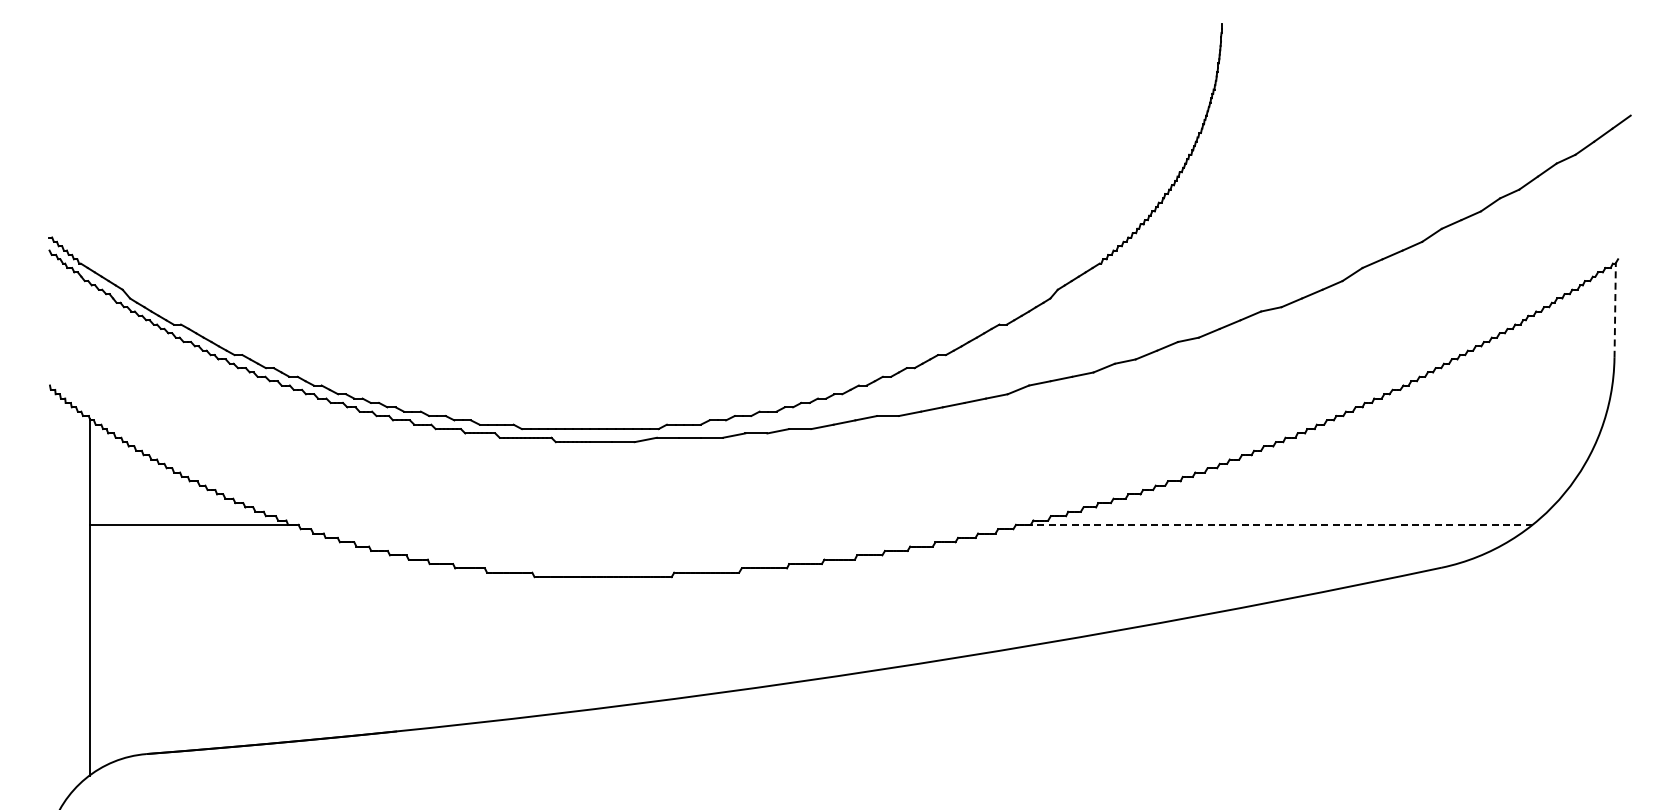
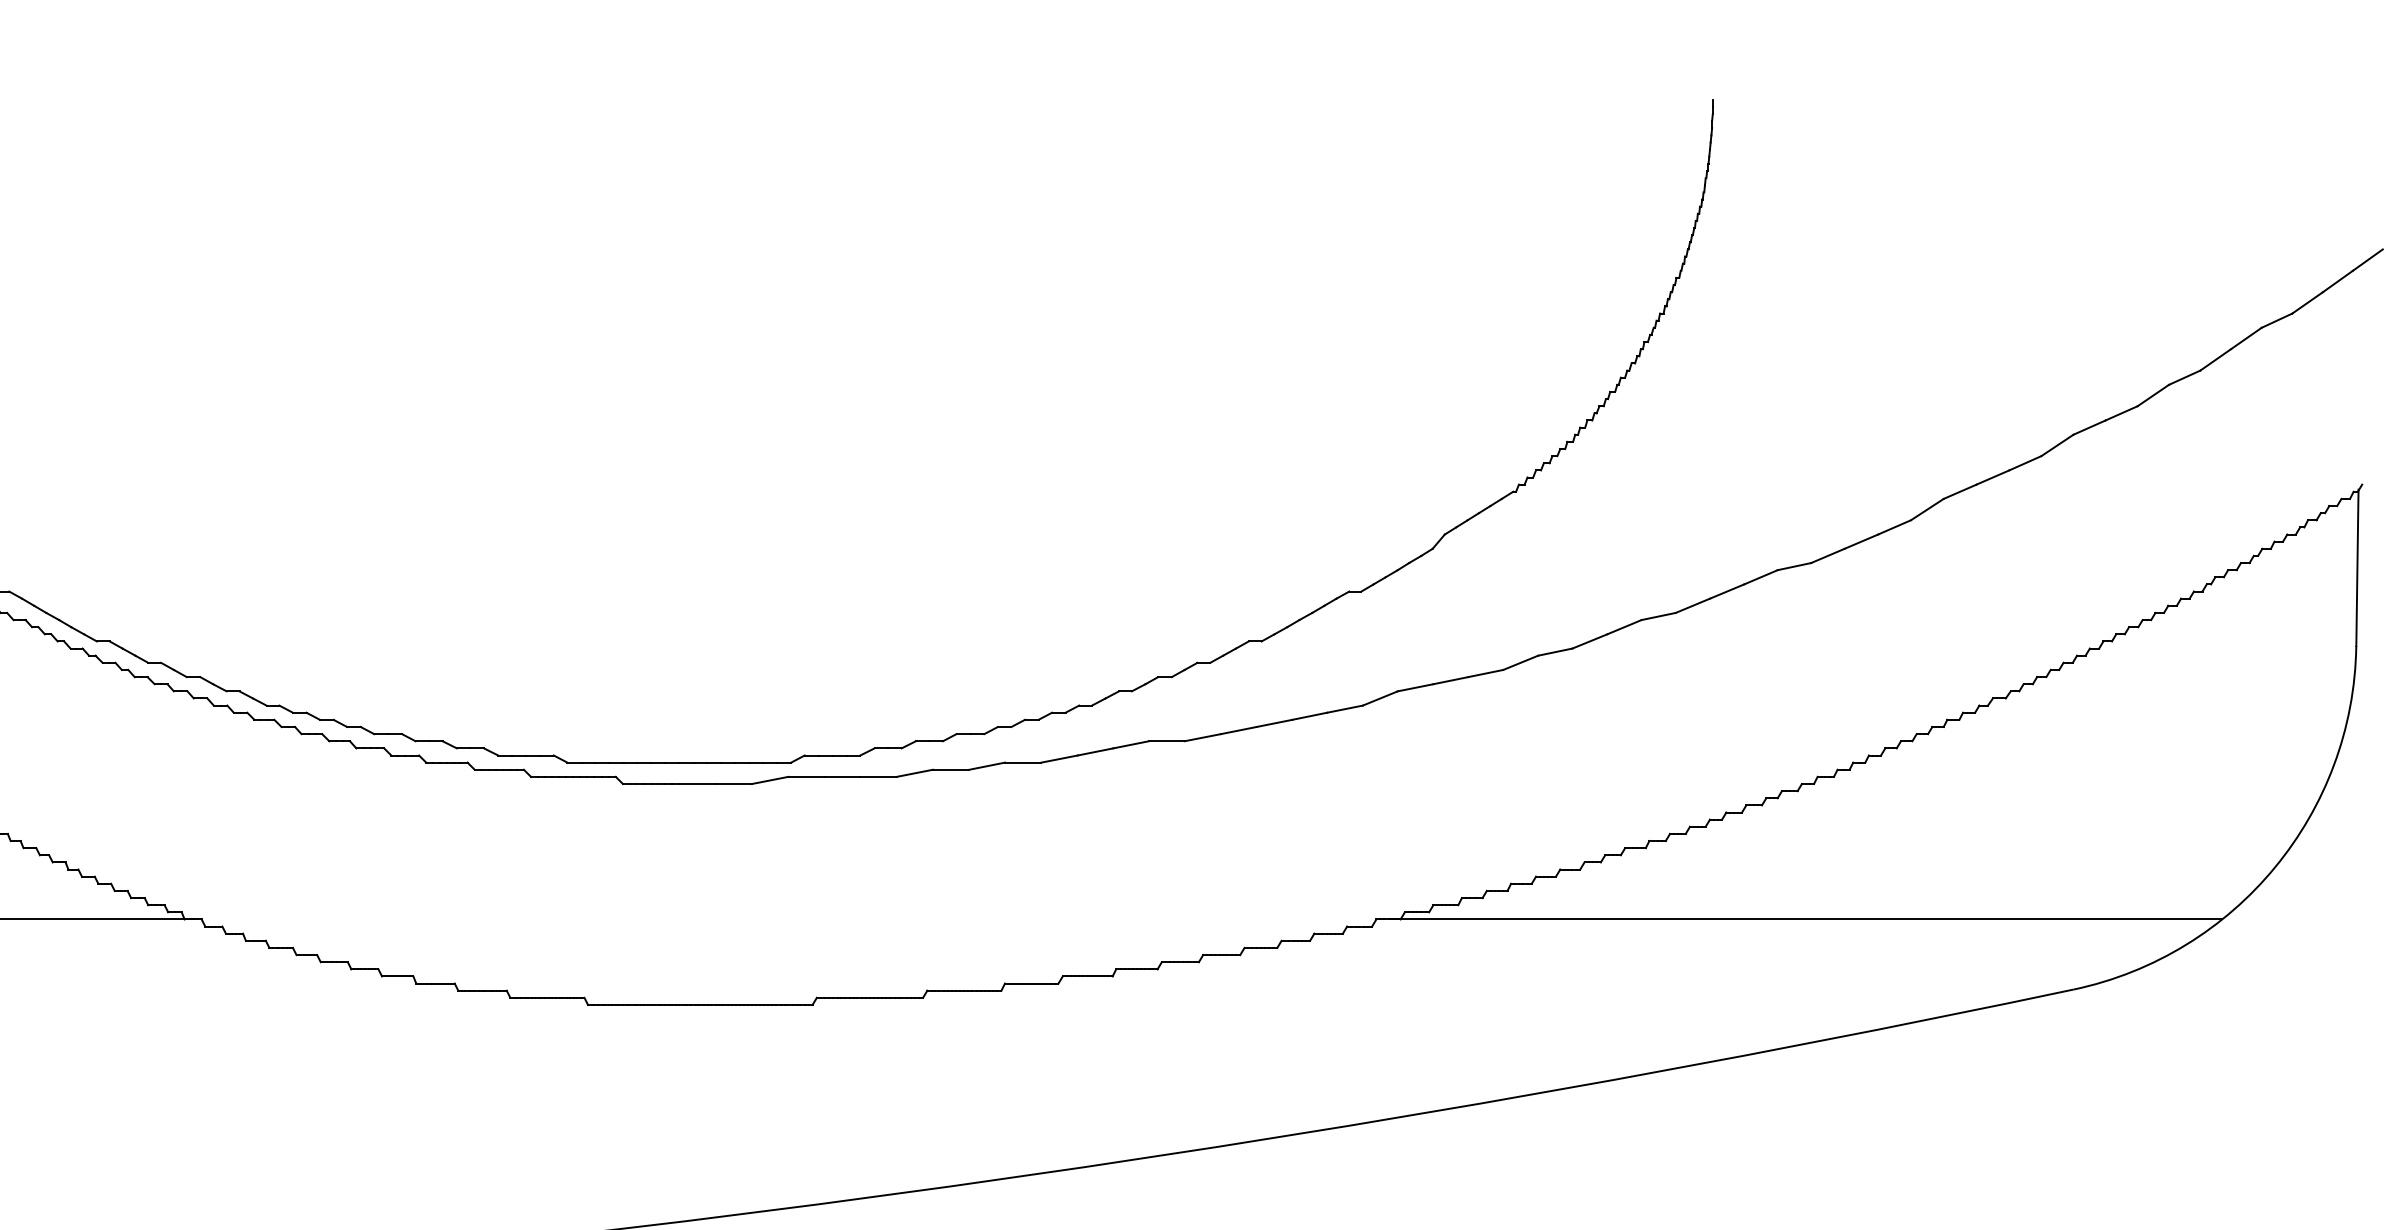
line: (1615, 310) -> (2357, 568), dashed -> solid
line: (1277, 524) -> (1804, 918), dashed -> solid

